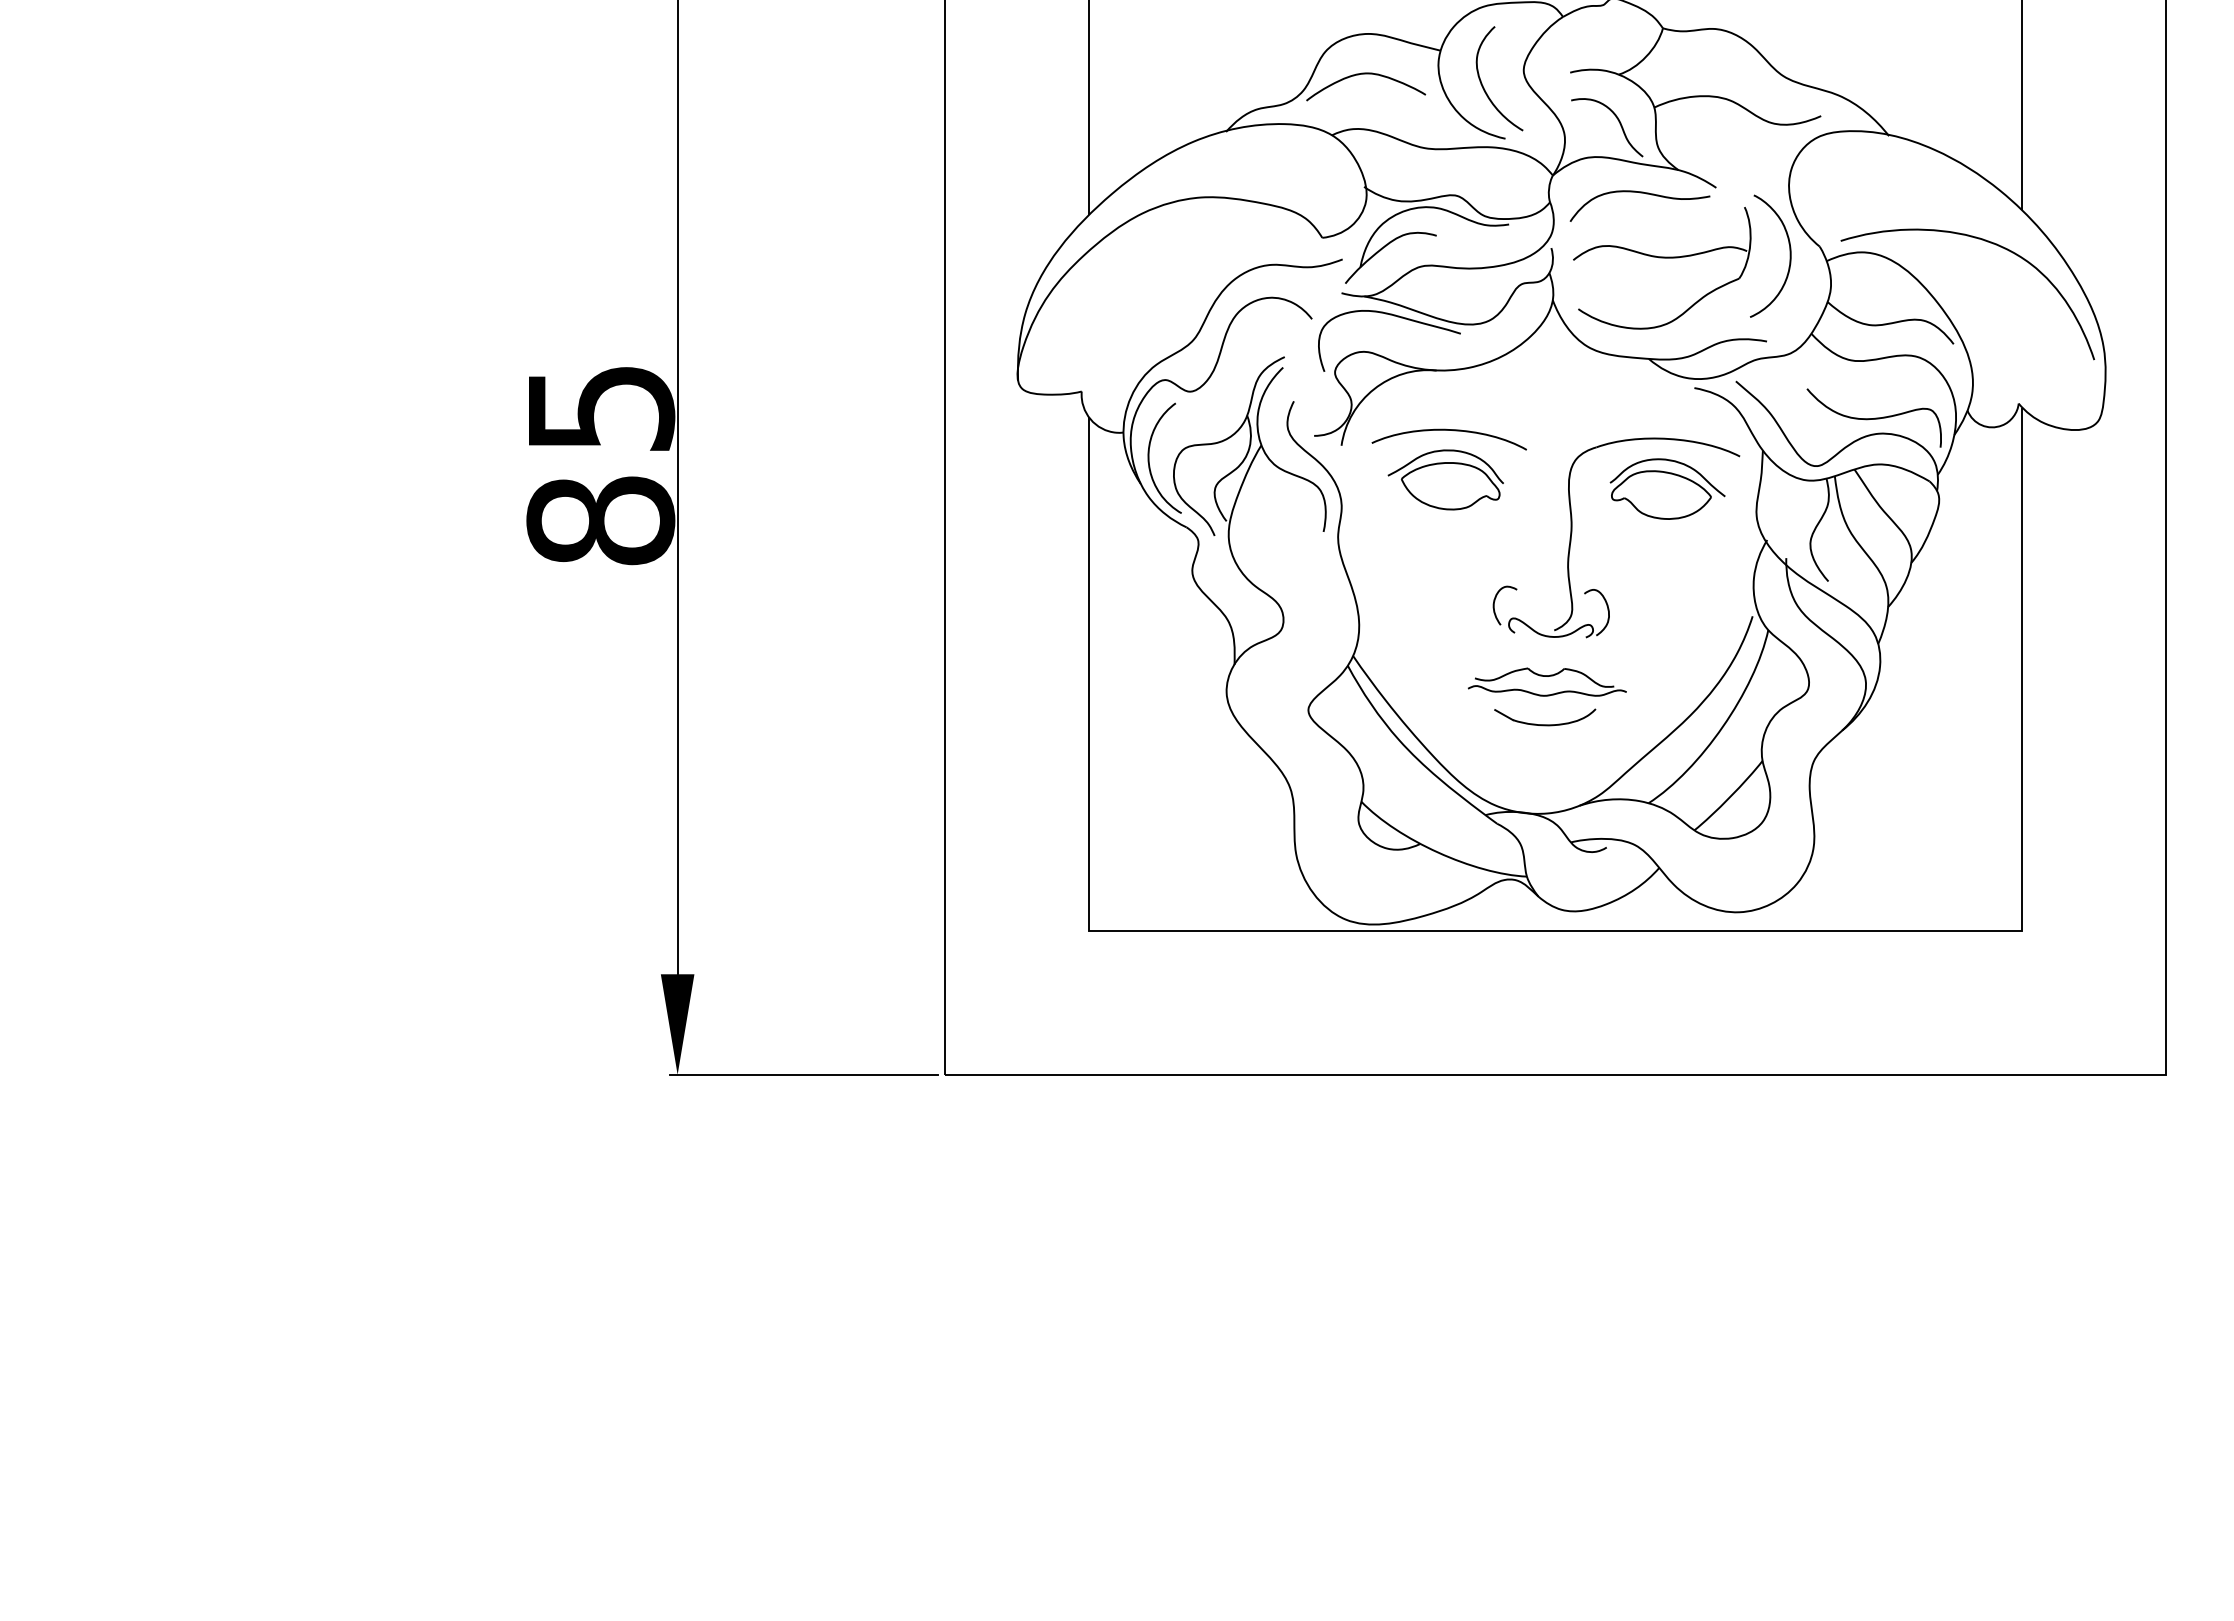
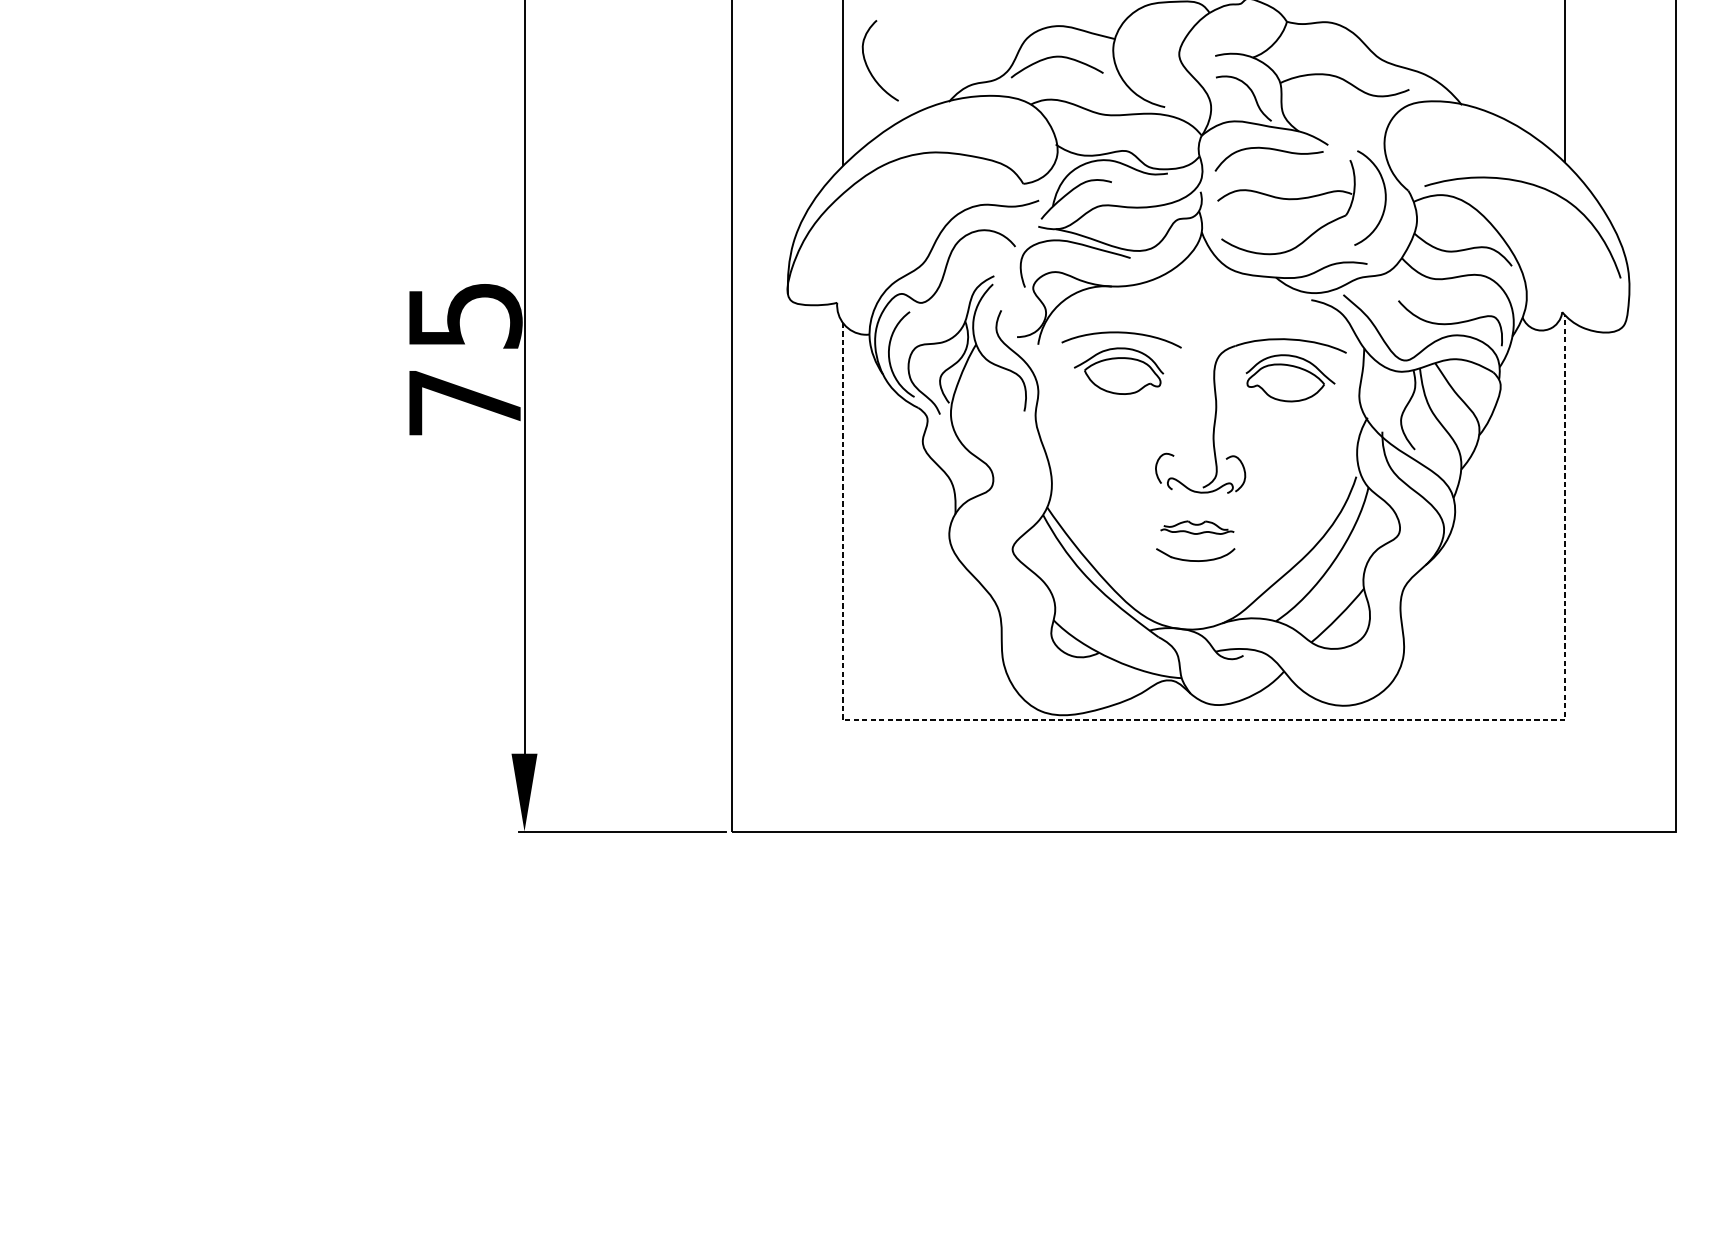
curve: (1483, 85) -> (867, 65), moved
text: (600, 520) -> (464, 402), 85 -> 75
part: (1546, 681) -> (1196, 527), size x0.6
line: (1560, 931) -> (1207, 720), solid -> dashed

